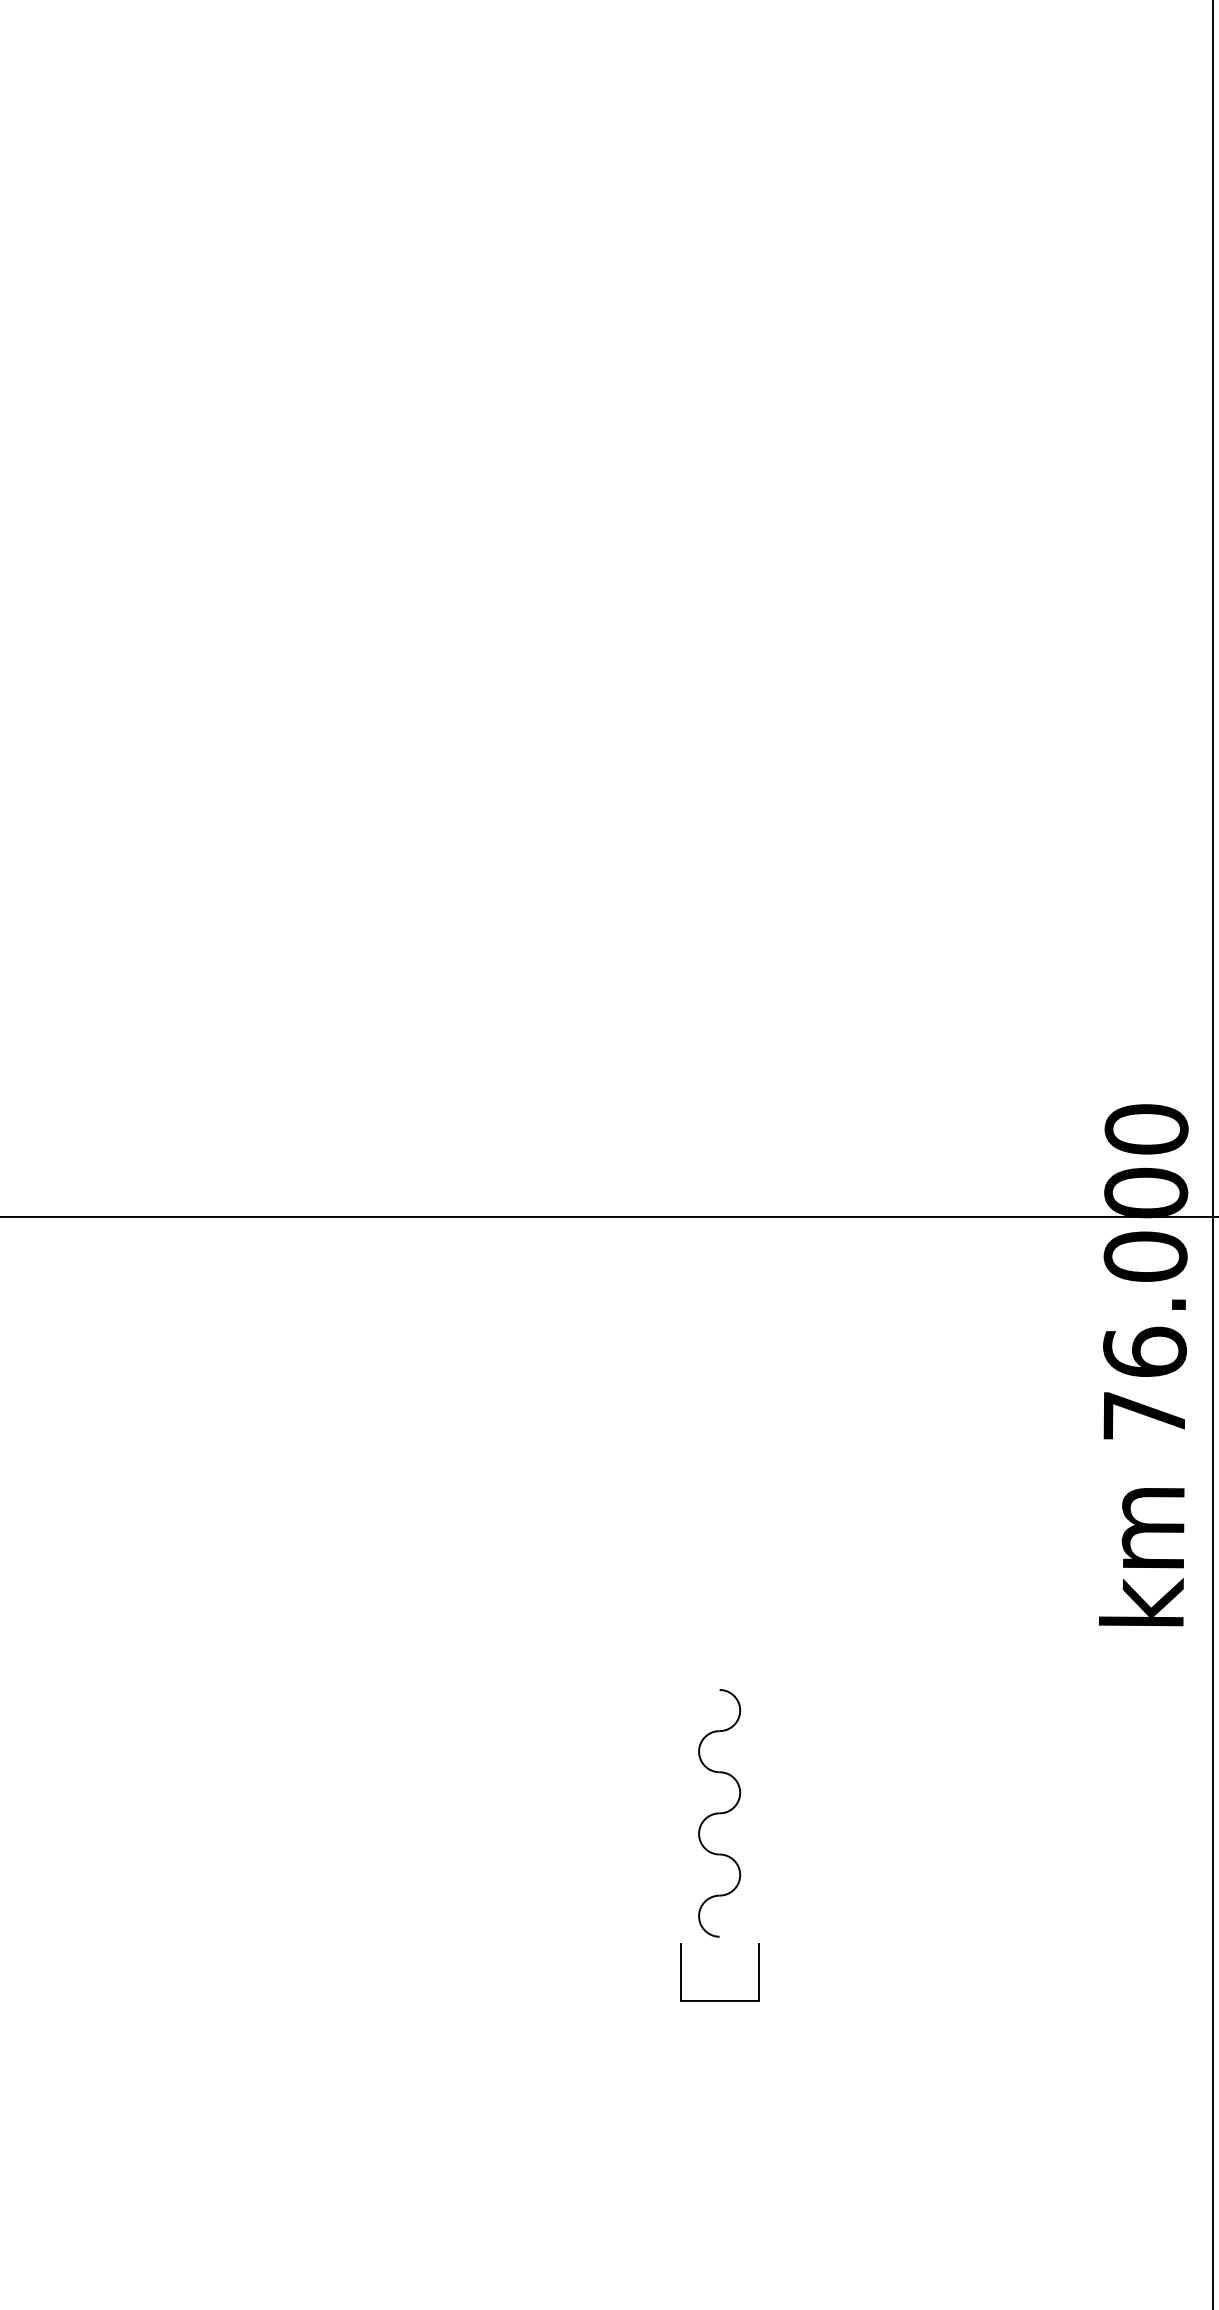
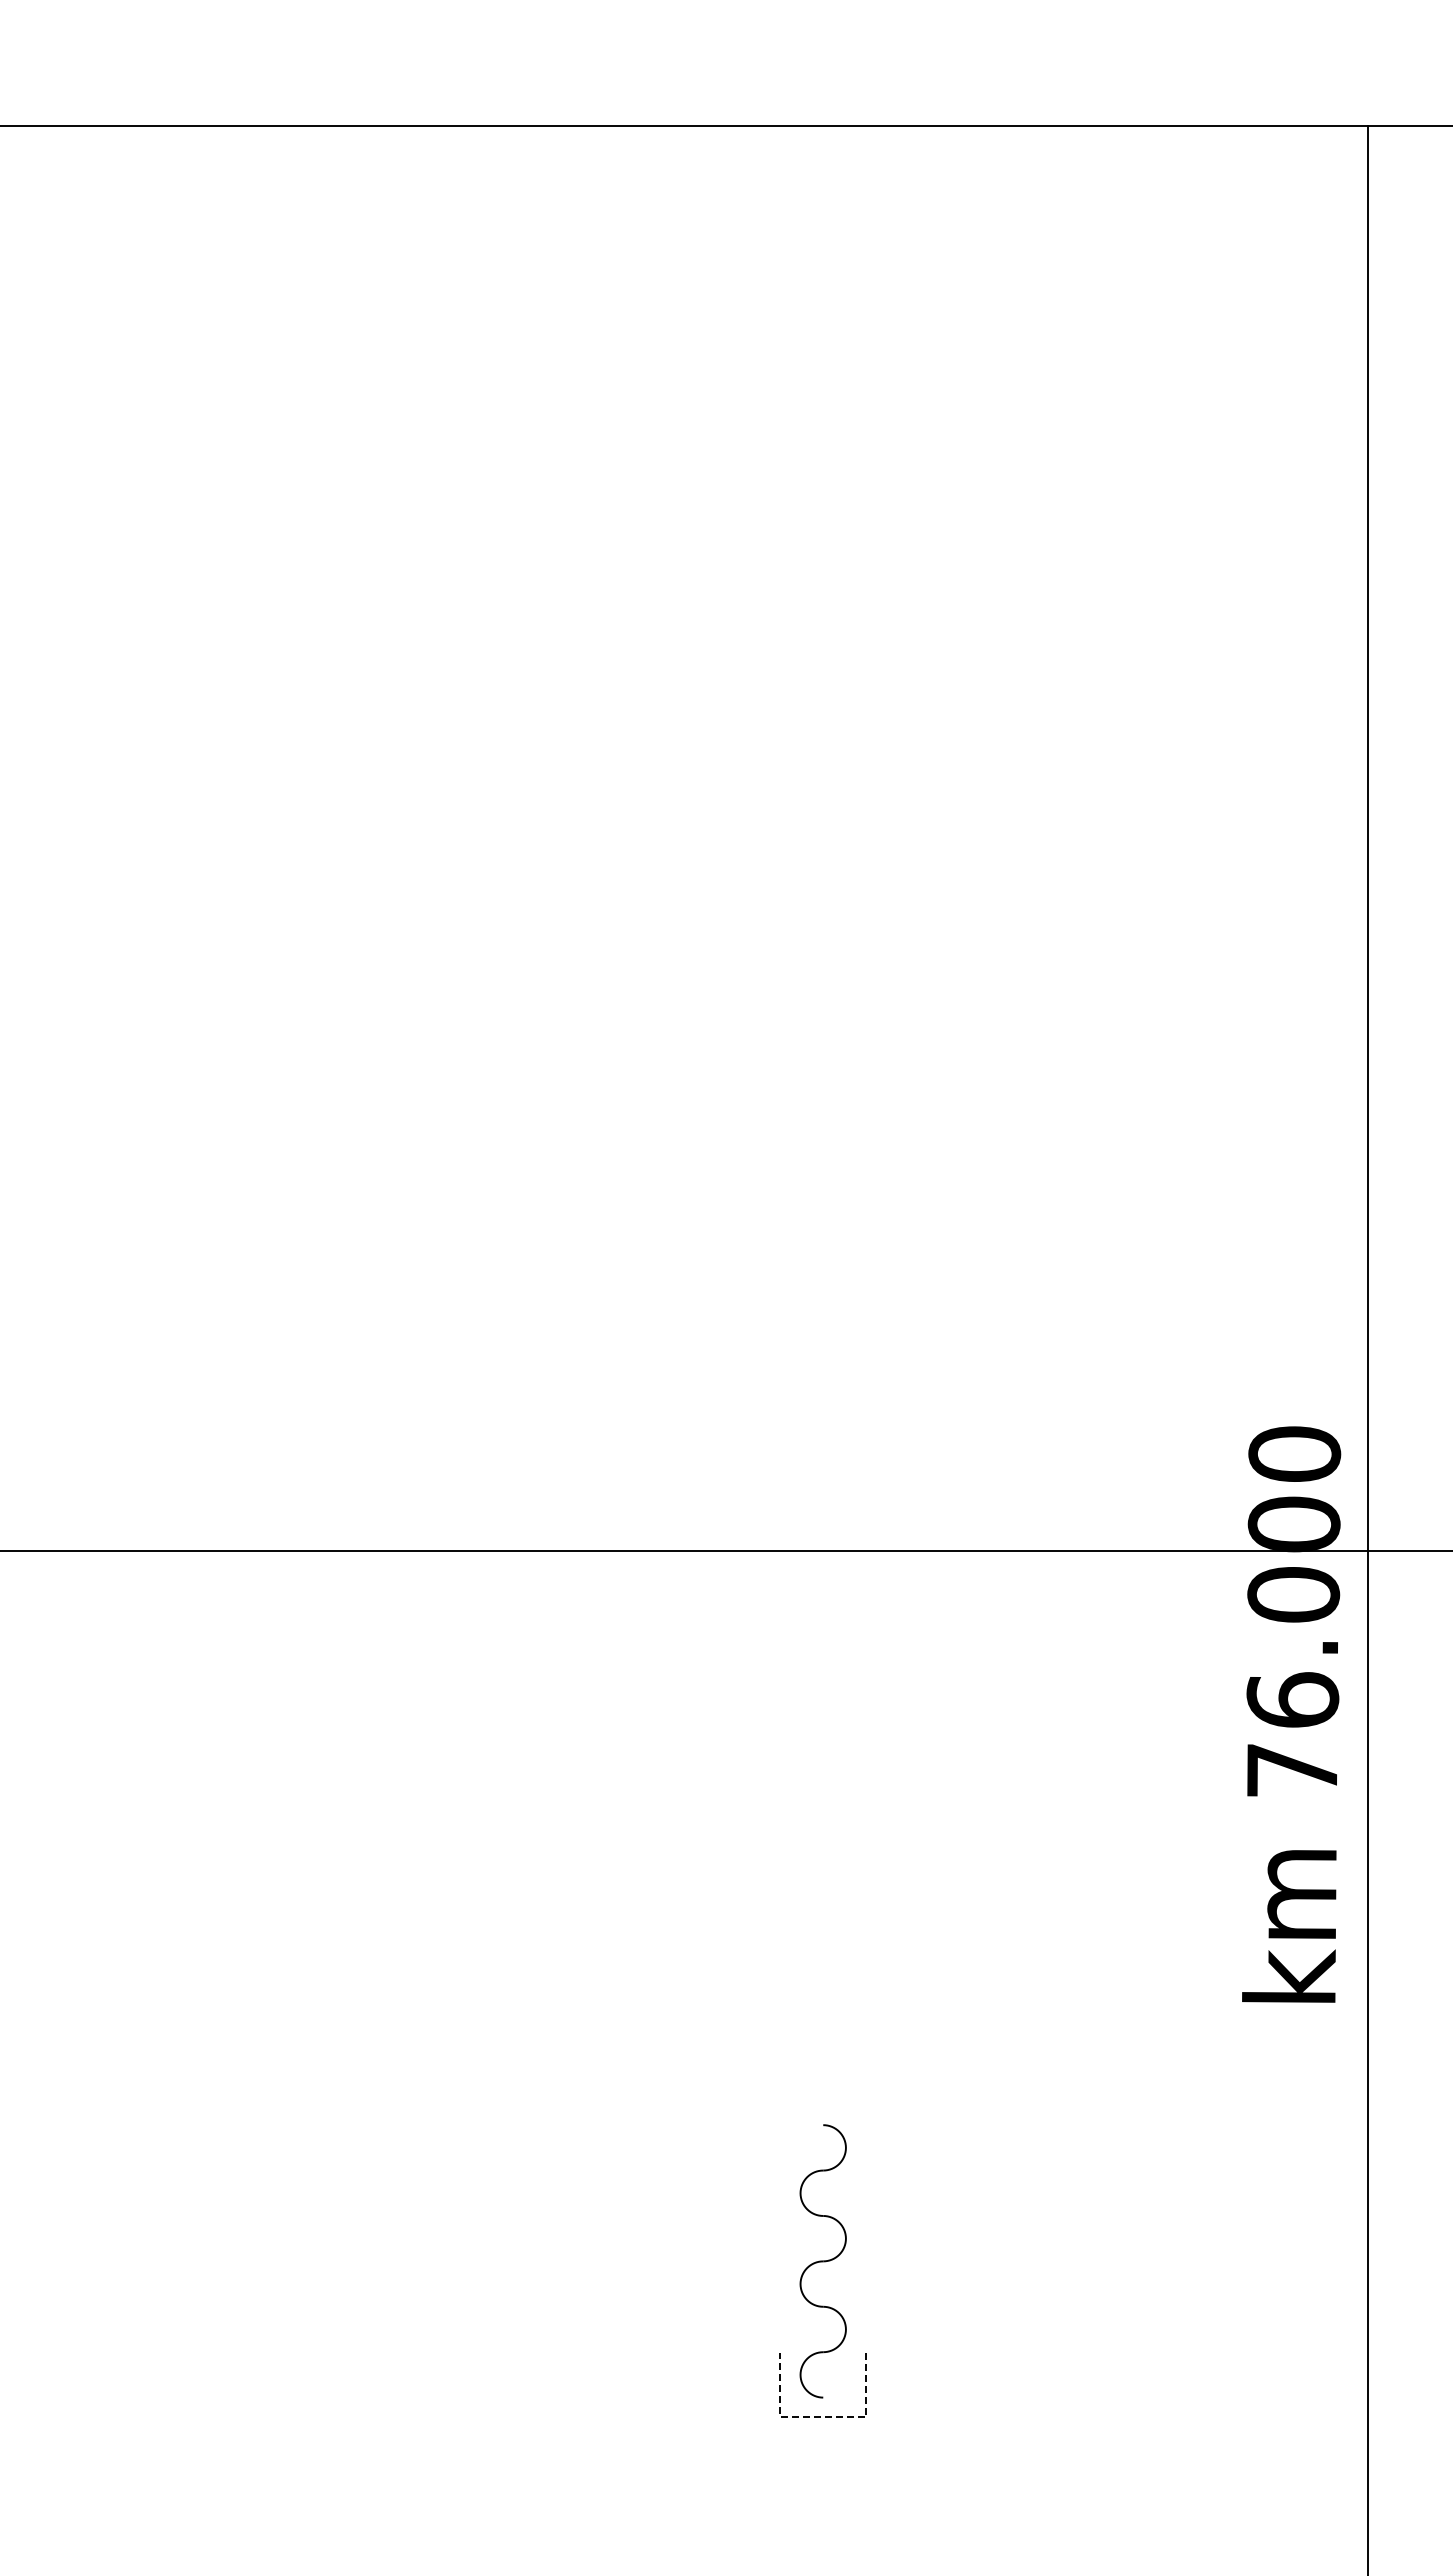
part: (718, 1813) -> (822, 2261), moved
line: (719, 2001) -> (823, 2417), solid -> dashed

